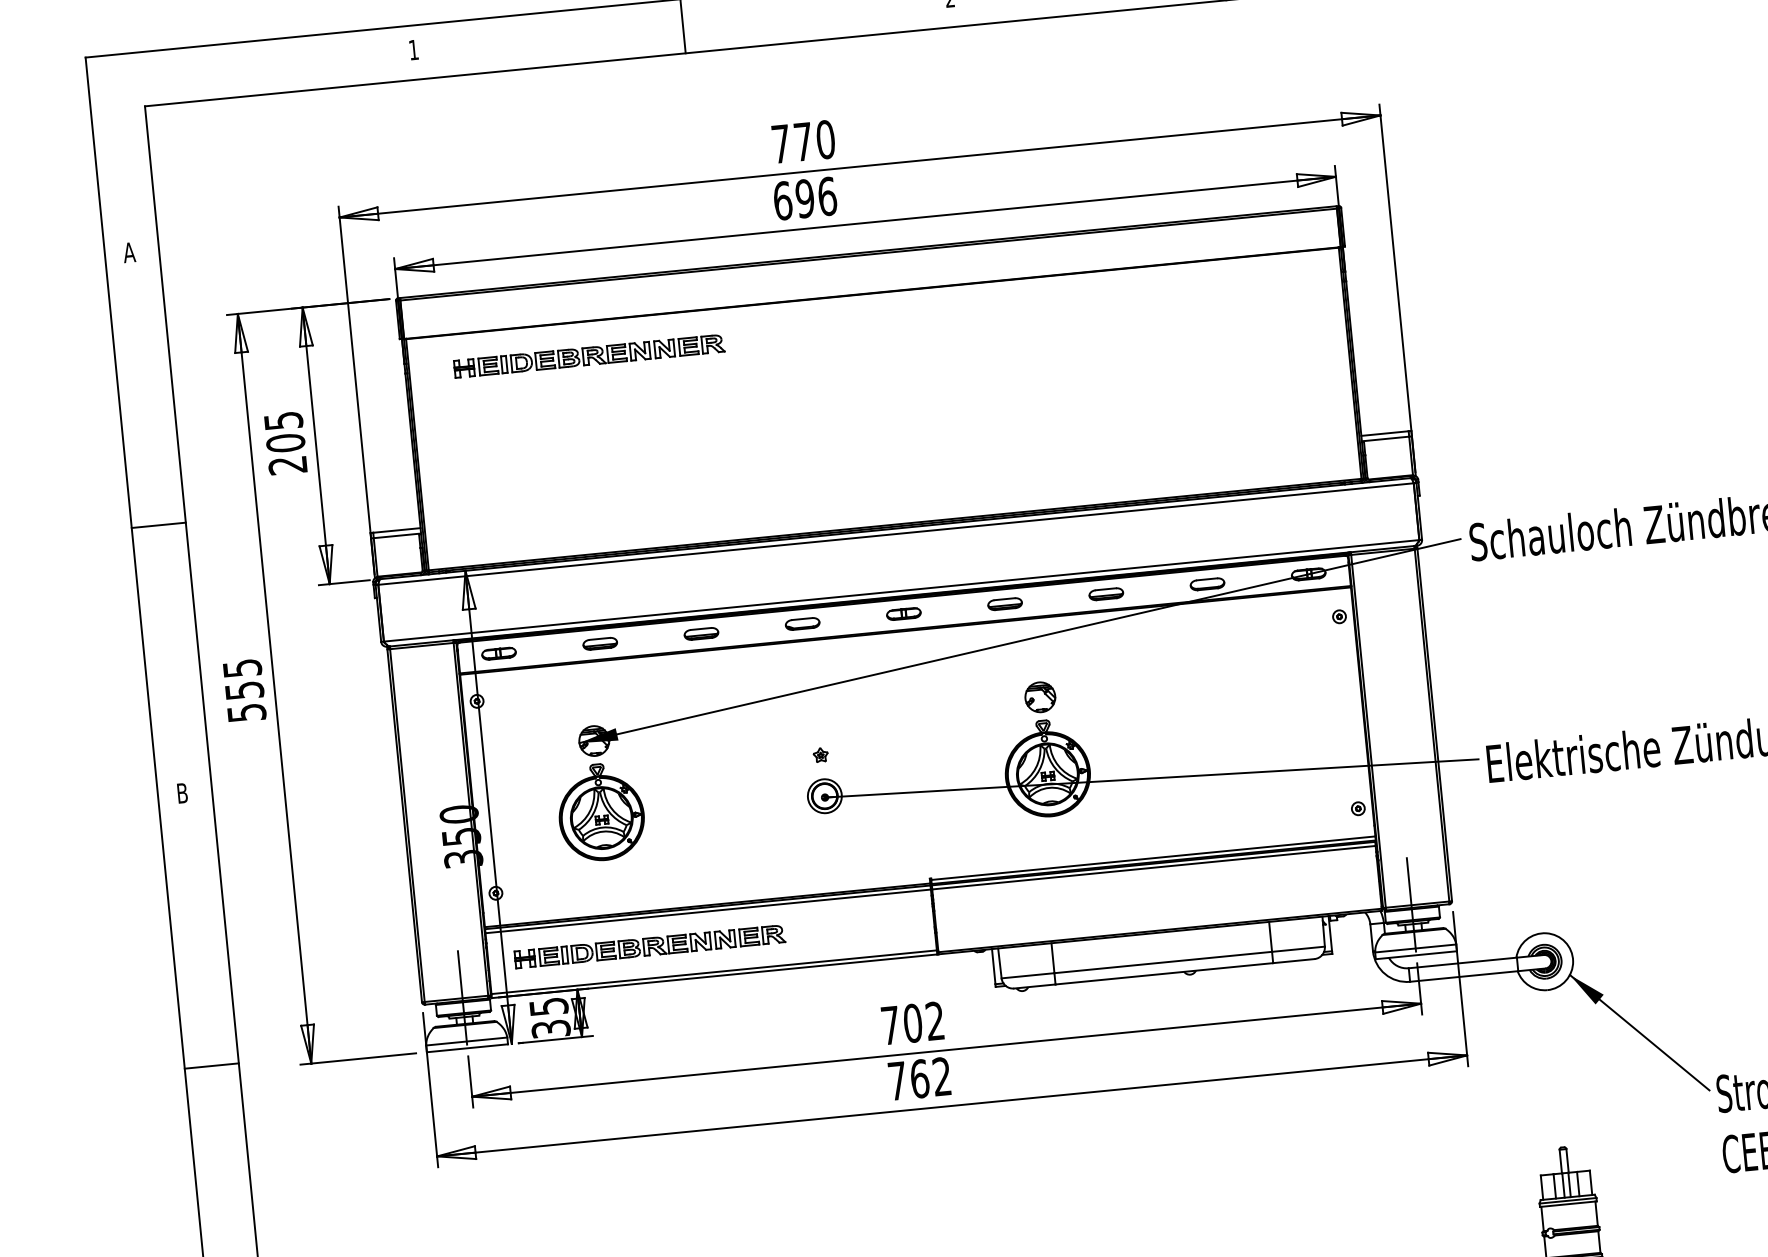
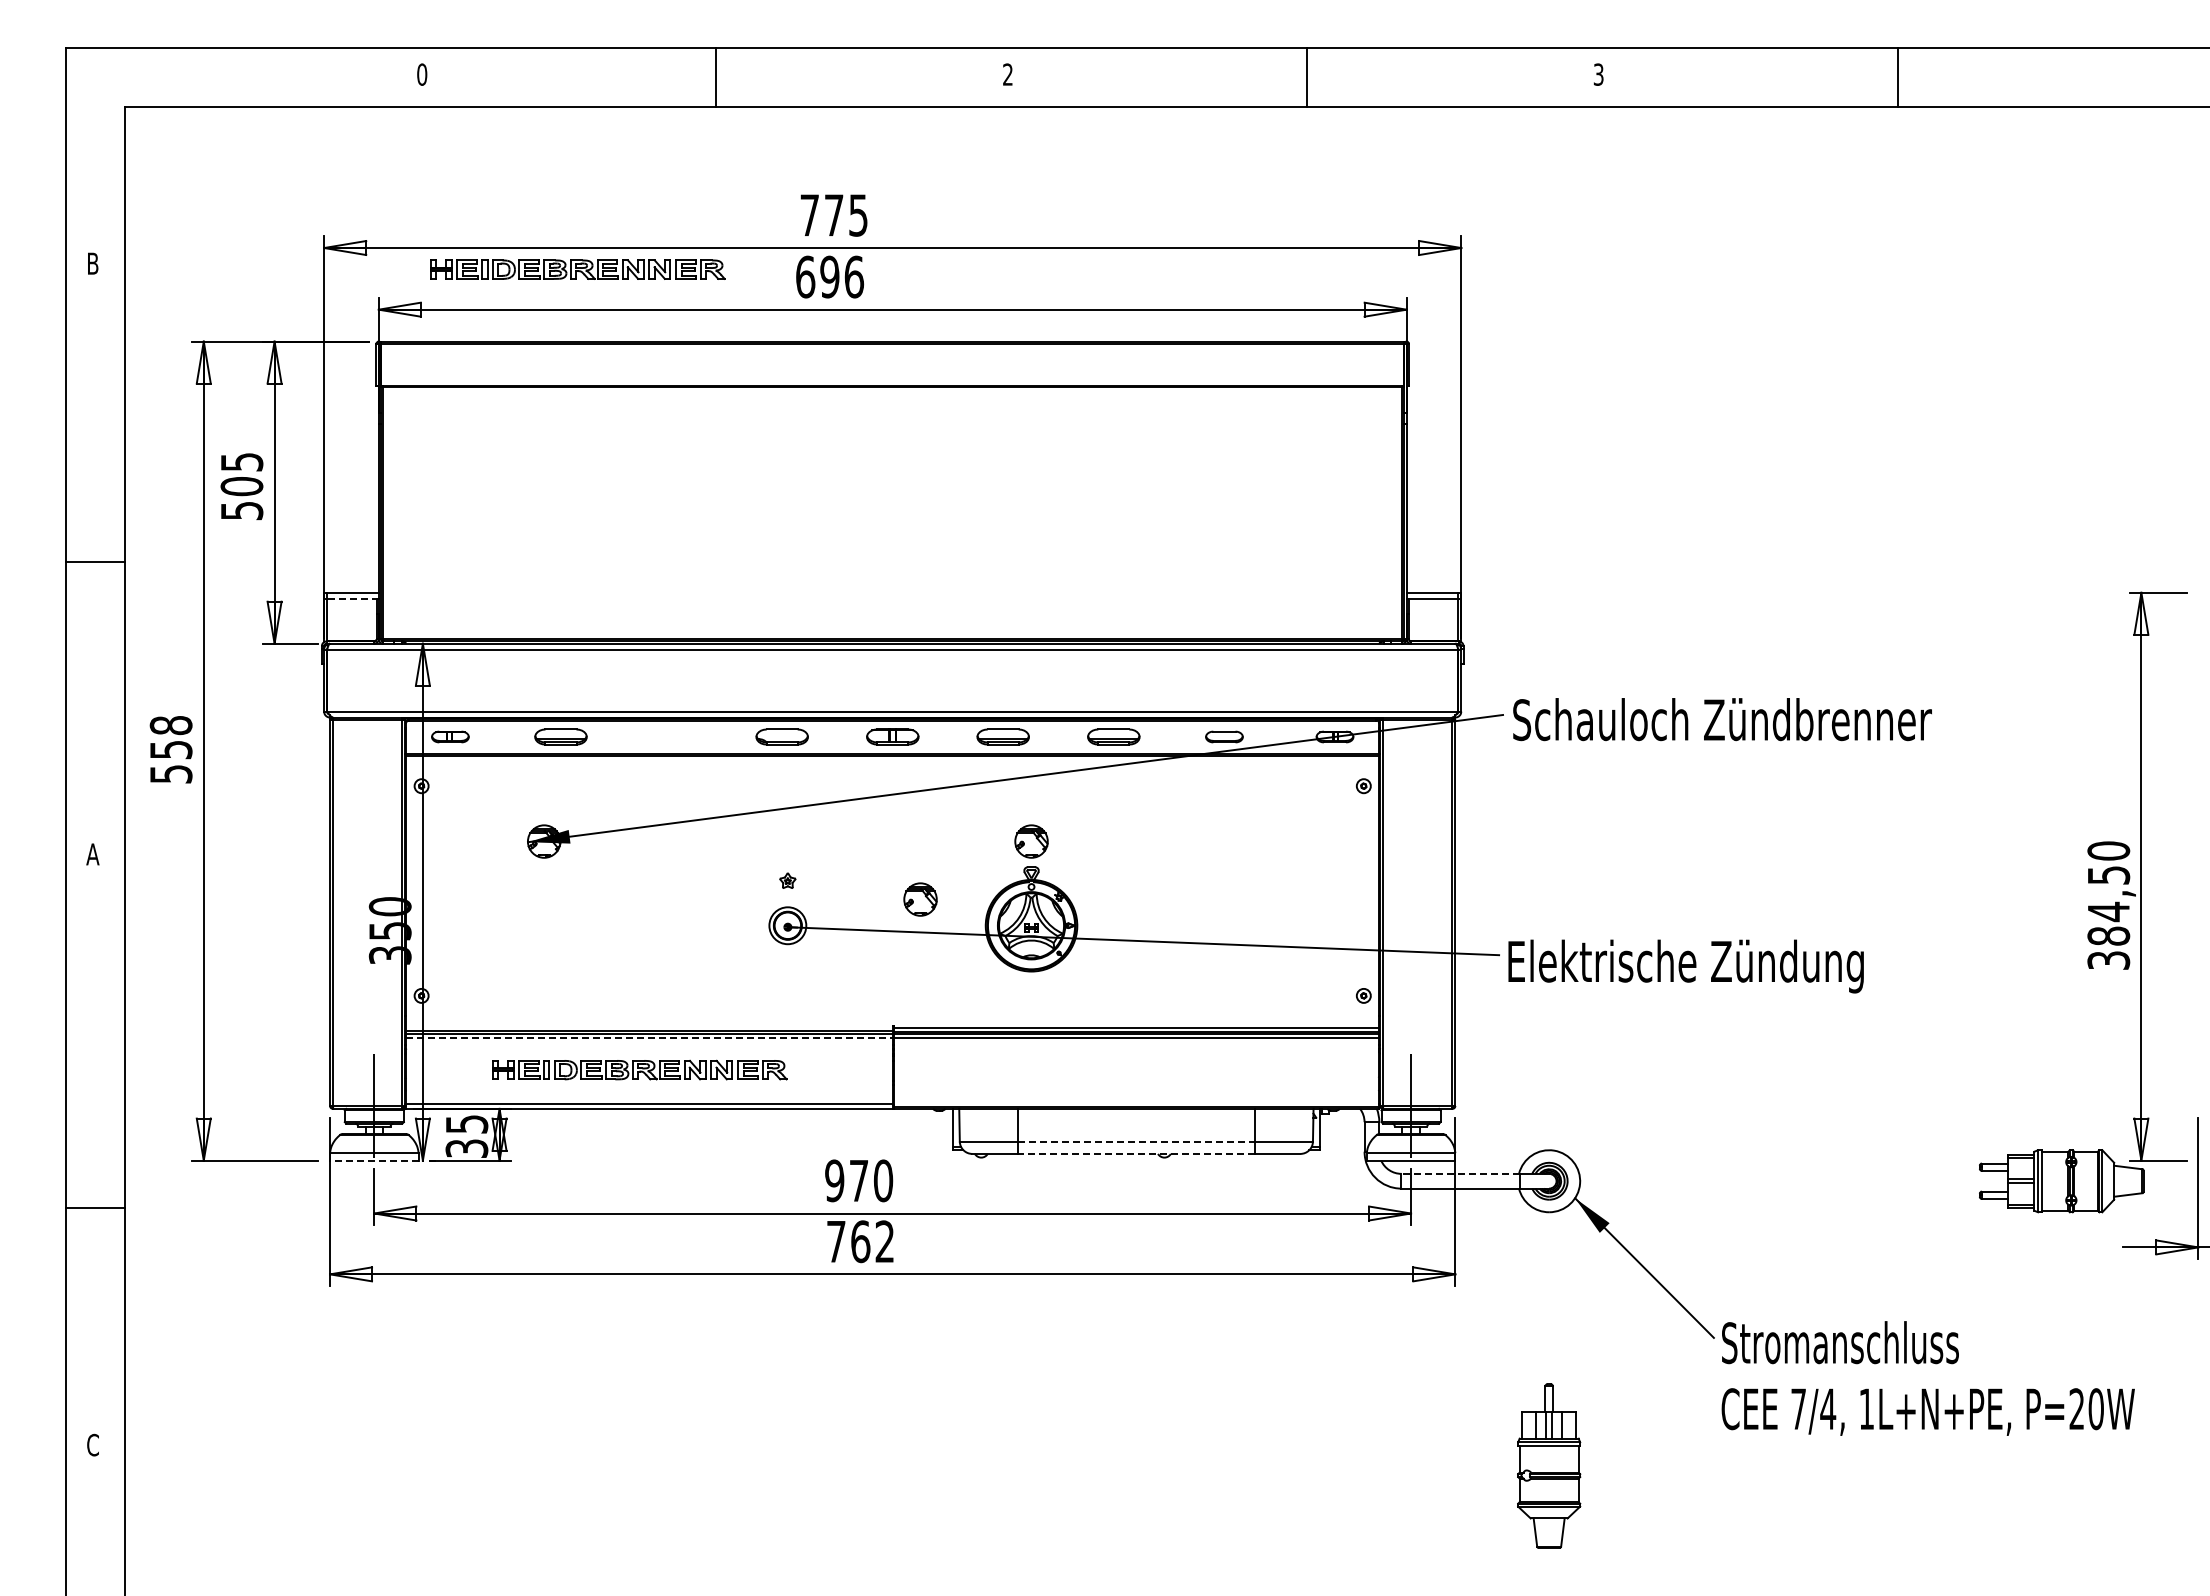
text: (414, 49) -> (422, 74), 1 -> 0
text: (825, 139) -> (858, 215), 770 -> 775
text: (128, 252) -> (92, 263), A -> B
part: (589, 356) -> (577, 269), moved
text: (287, 466) -> (241, 511), 205 -> 505
line: (397, 535) -> (352, 598), solid -> dashed
part: (1105, 593) -> (1113, 736), size x1.4
part: (1005, 603) -> (1003, 736), size x1.4
part: (903, 613) -> (892, 736), size x1.4
part: (802, 623) -> (781, 736), size x1.4
part: (701, 633) -> (671, 736), removed
part: (599, 643) -> (560, 736), size x1.4
text: (241, 668) -> (170, 725), 555 -> 558
part: (943, 760) -> (920, 899), added
text: (181, 793) -> (92, 854), B -> A
part: (600, 812) -> (543, 919), removed
line: (708, 911) -> (649, 1038), solid -> dashed
part: (649, 946) -> (639, 1069), moved
line: (1163, 962) -> (1136, 1141), solid -> dashed
line: (1462, 962) -> (1460, 1173), solid -> dashed
line: (1164, 973) -> (1136, 1153), solid -> dashed
text: (913, 1022) -> (859, 1180), 702 -> 970
line: (466, 1048) -> (373, 1160), solid -> dashed
line: (211, 1065) -> (95, 1207), moved

